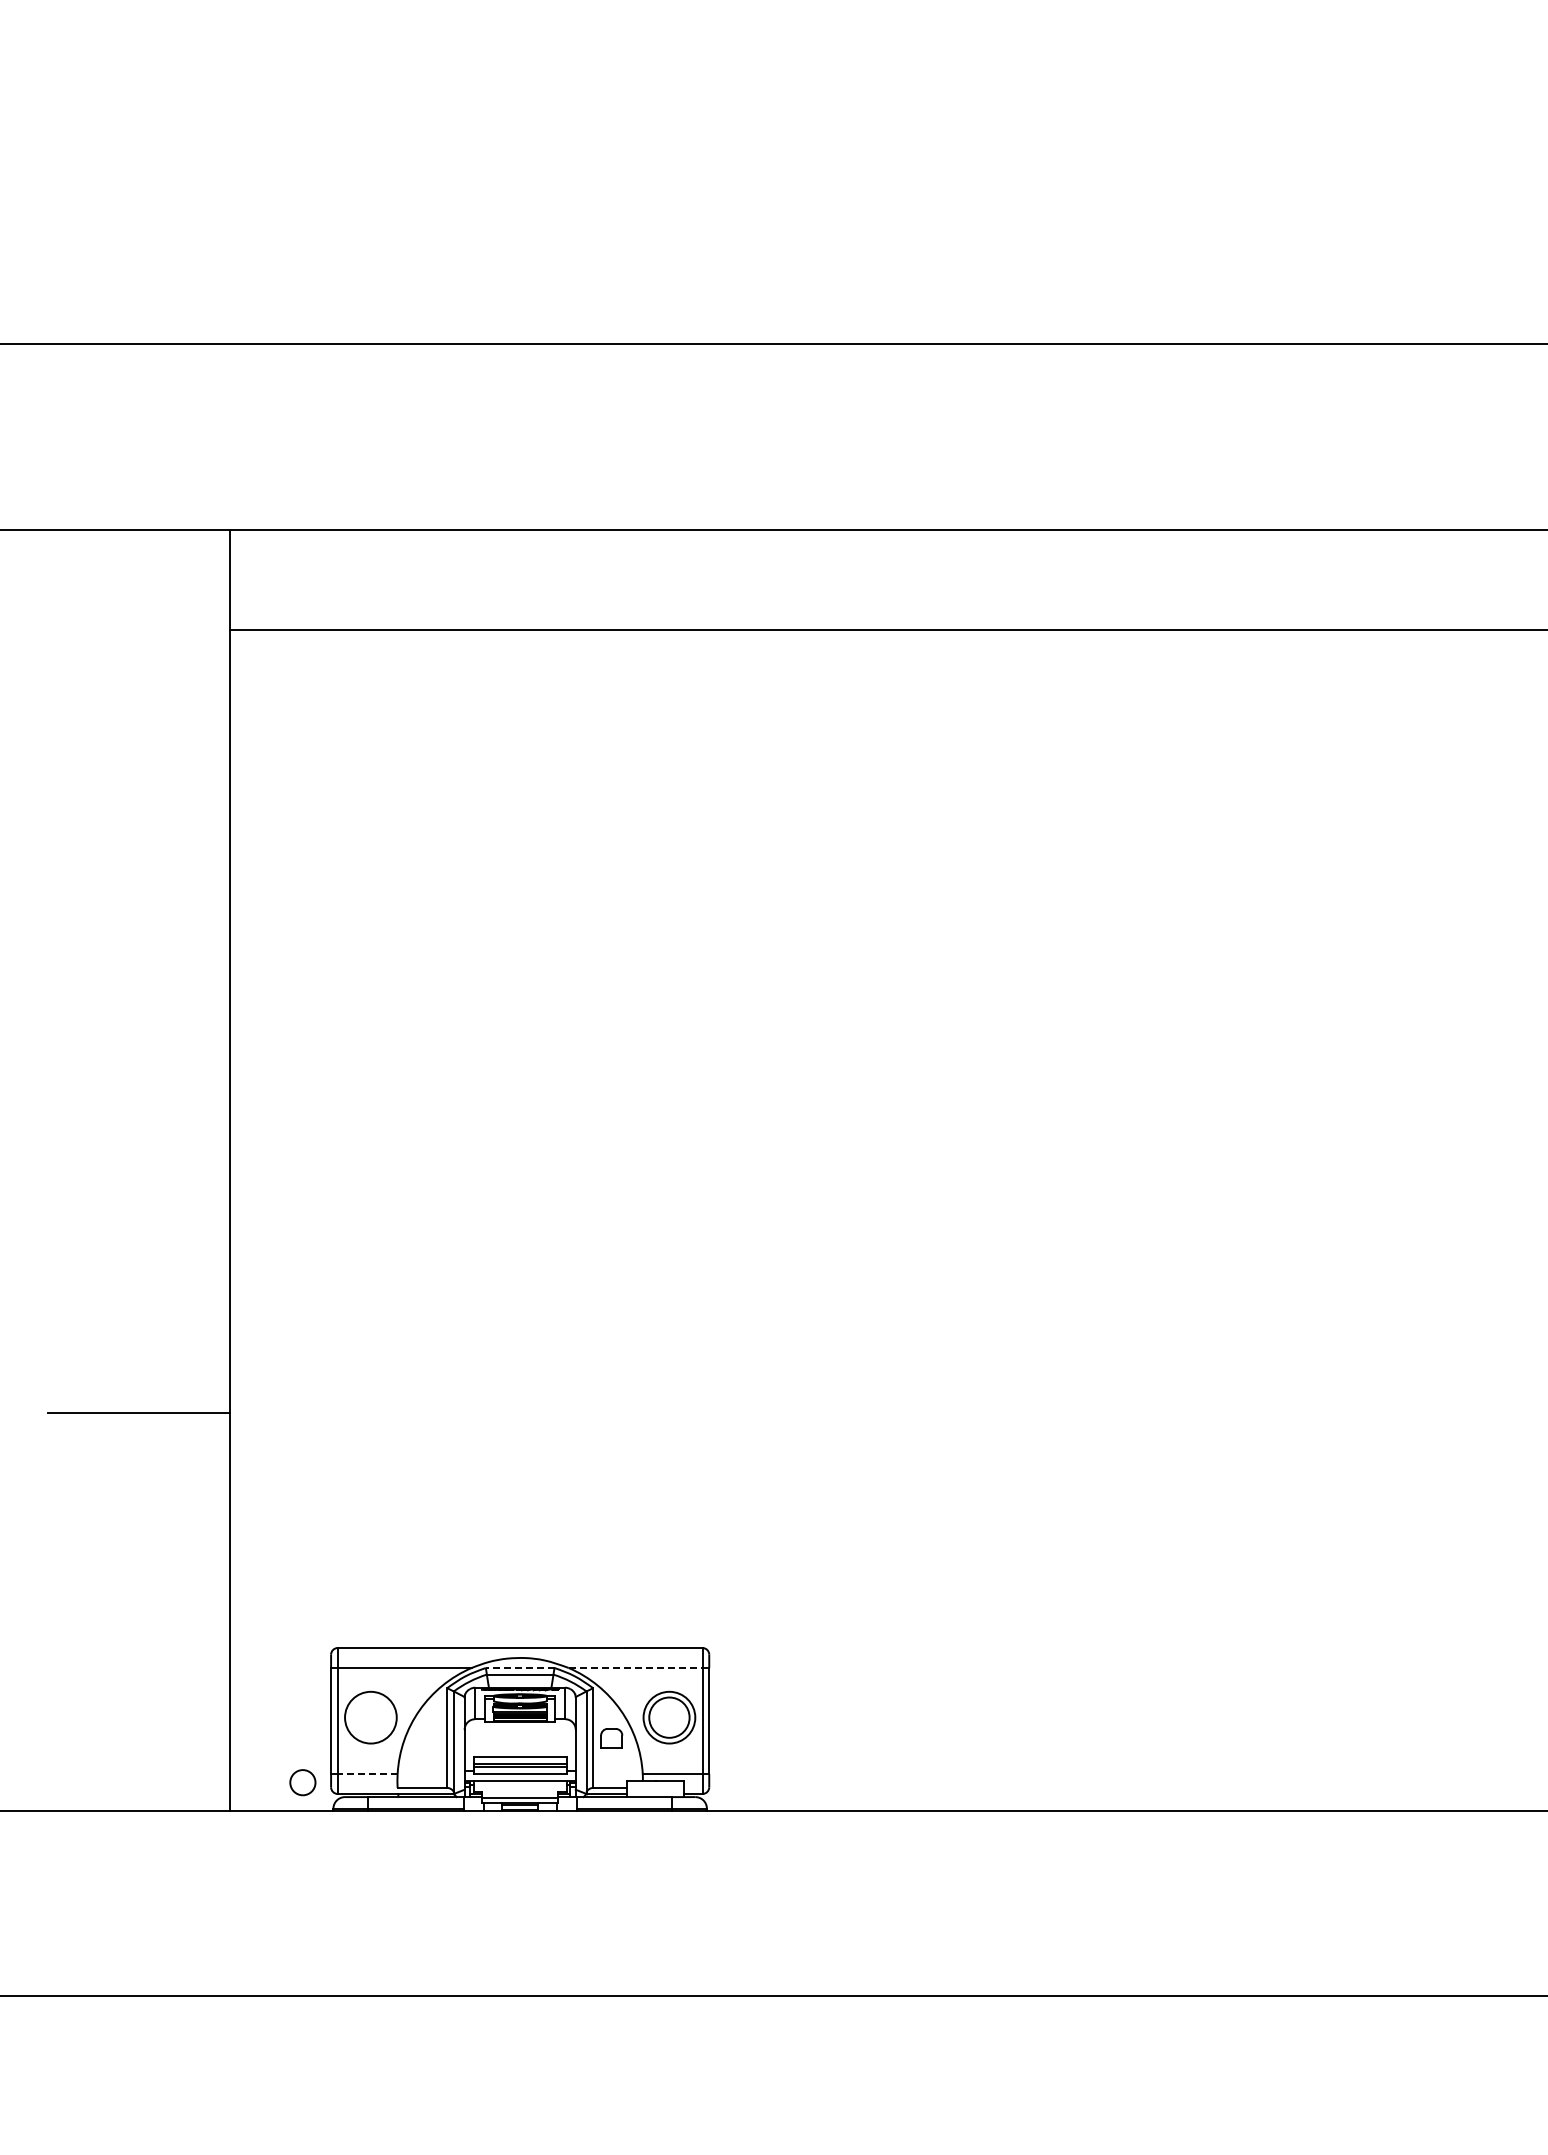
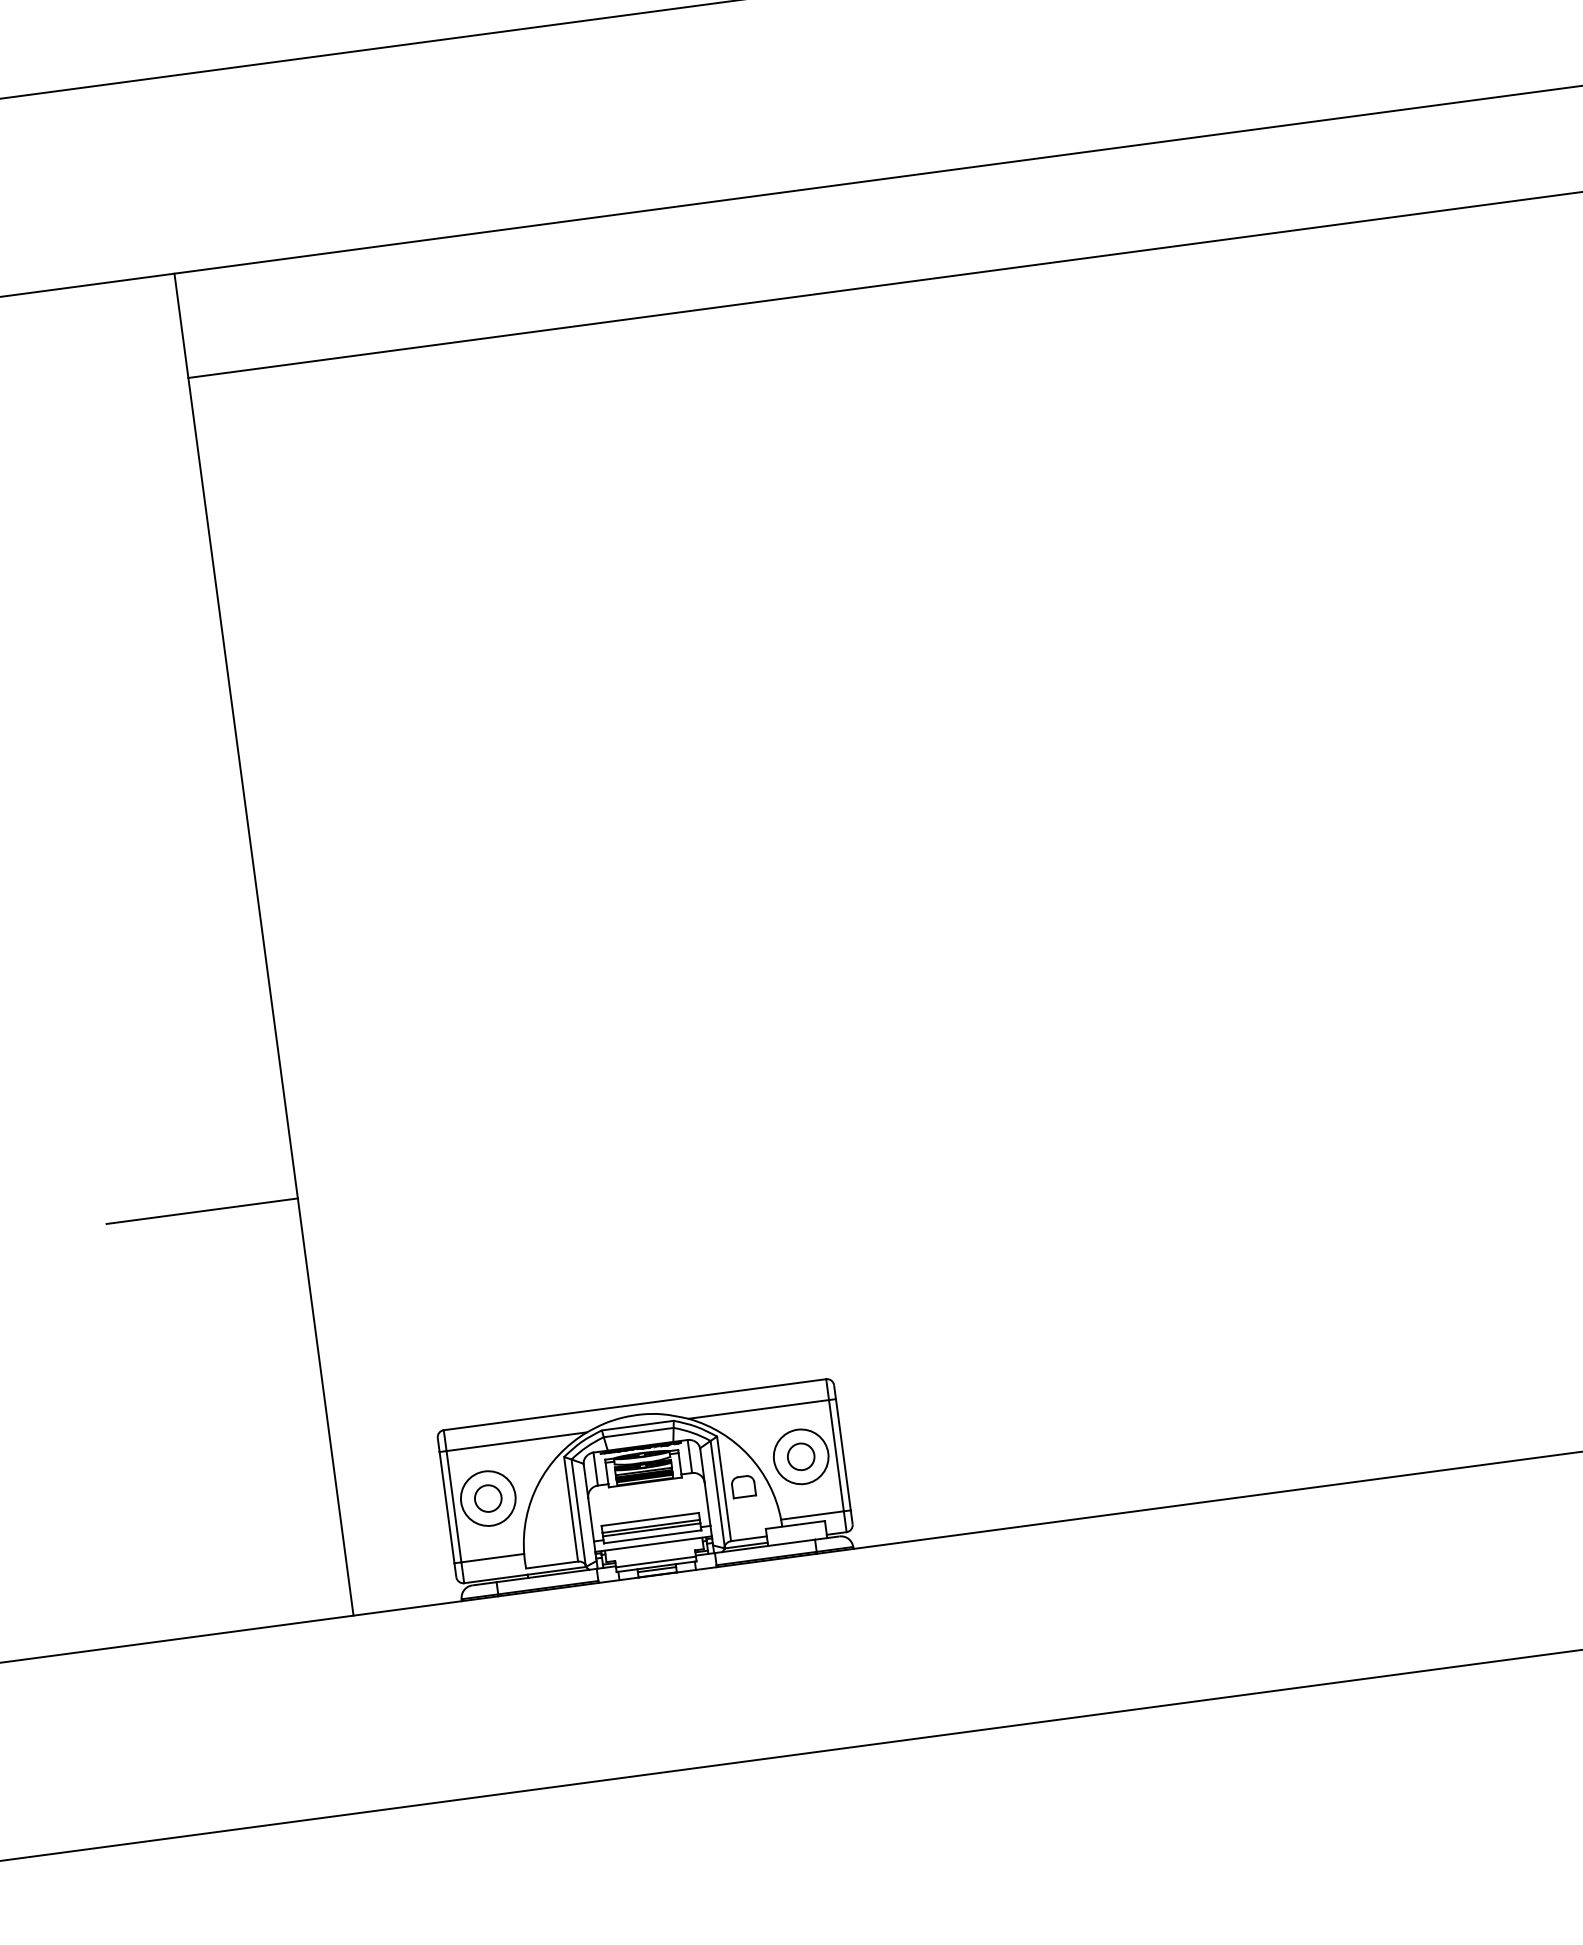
line: (636, 1667) -> (759, 1408), dashed -> solid
line: (519, 1668) -> (637, 1426), dashed -> solid
circle: (669, 1717) -> (801, 1456), size x0.62
line: (367, 1774) -> (492, 1558), dashed -> solid
circle: (302, 1782) -> (487, 1498), moved

